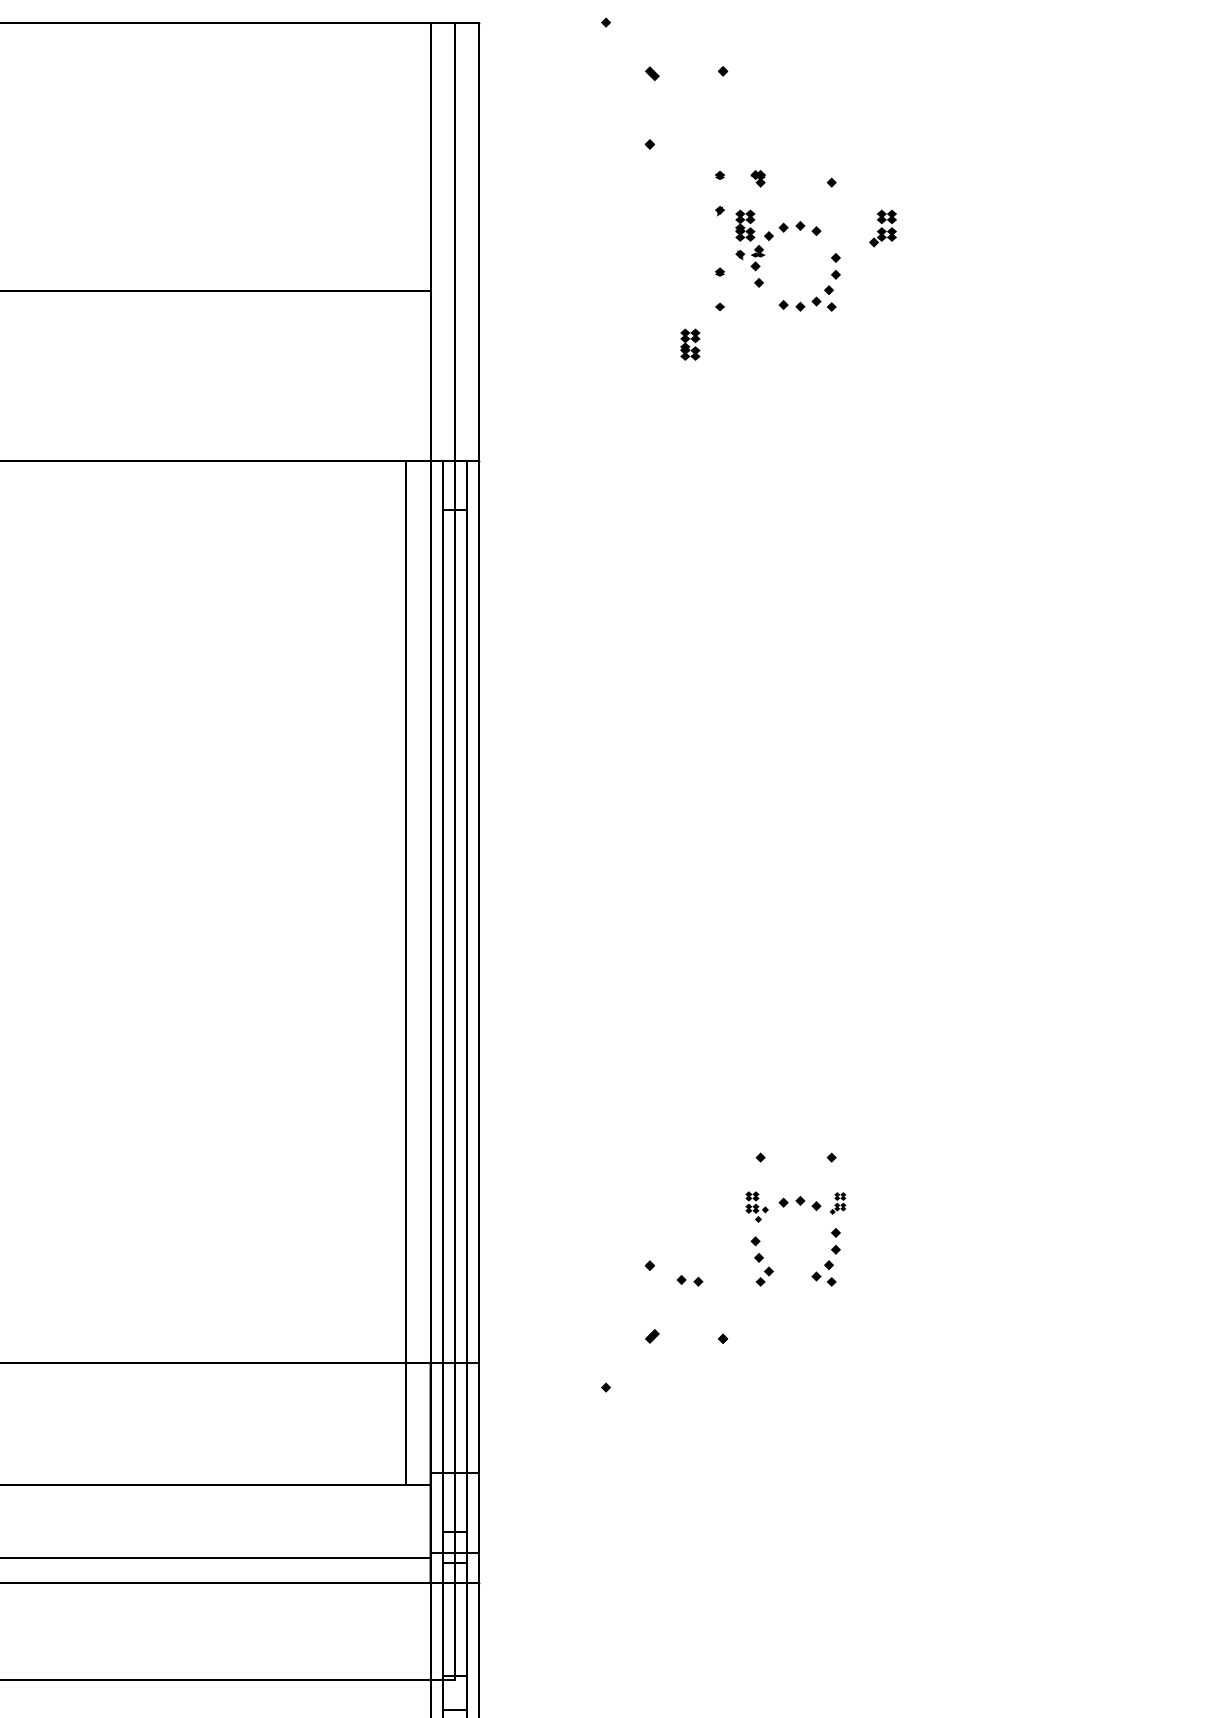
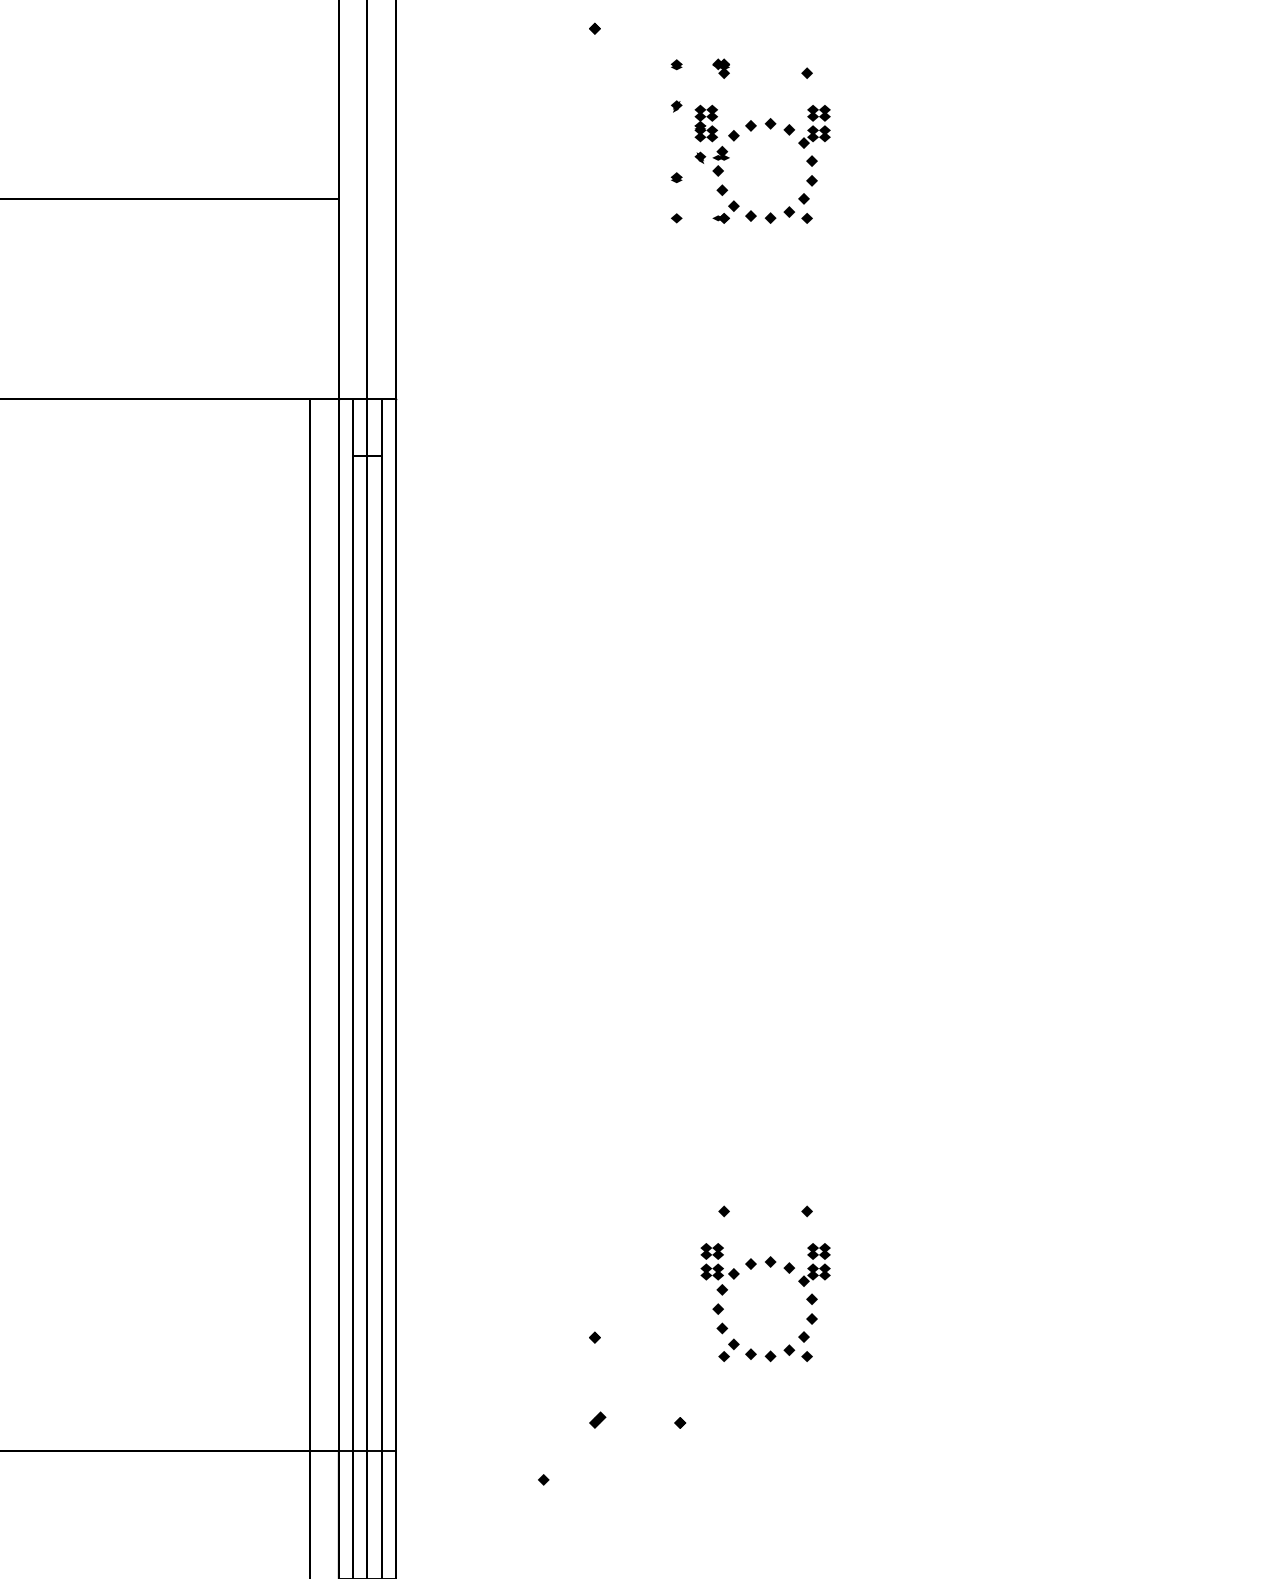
part: (882, 228) -> (813, 126), moved
part: (762, 301) -> (726, 212), added
part: (690, 344) -> (642, 262), removed
part: (837, 1203) -> (813, 1265), size x1.67
part: (756, 1206) -> (719, 1268), size x1.43
part: (689, 1280) -> (760, 1354), moved

